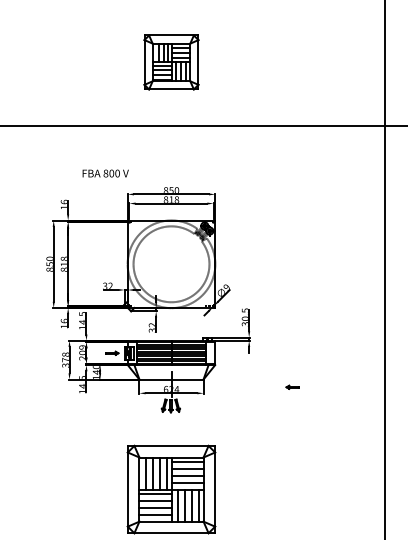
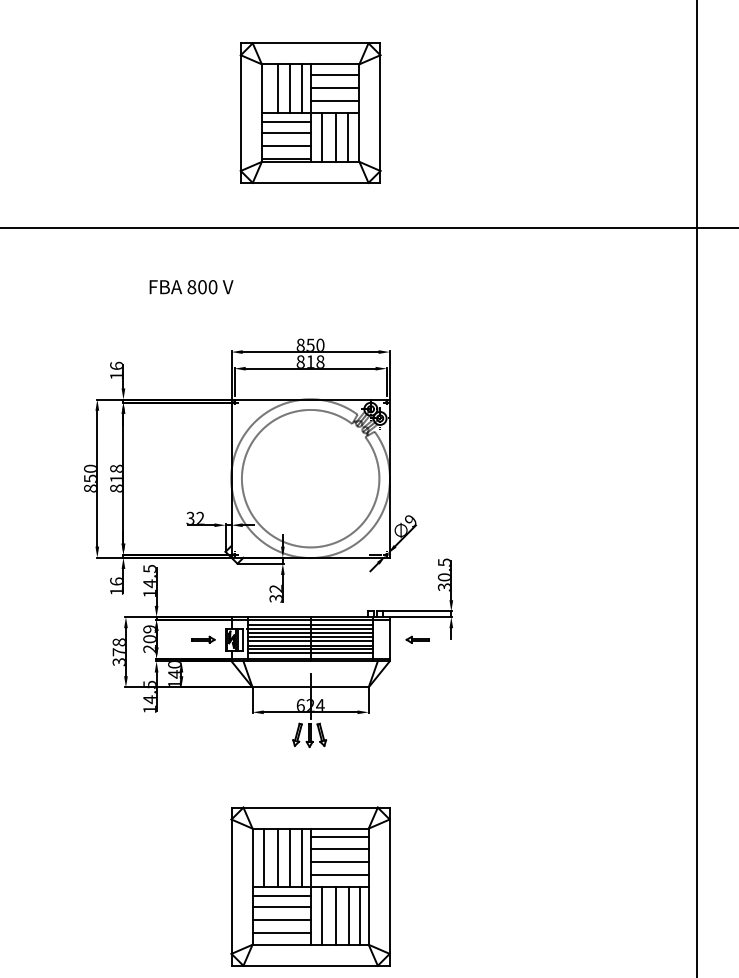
part: (171, 62) -> (310, 113), size x1.43
text: (105, 173) -> (191, 287), moved
part: (292, 386) -> (417, 638), moved

